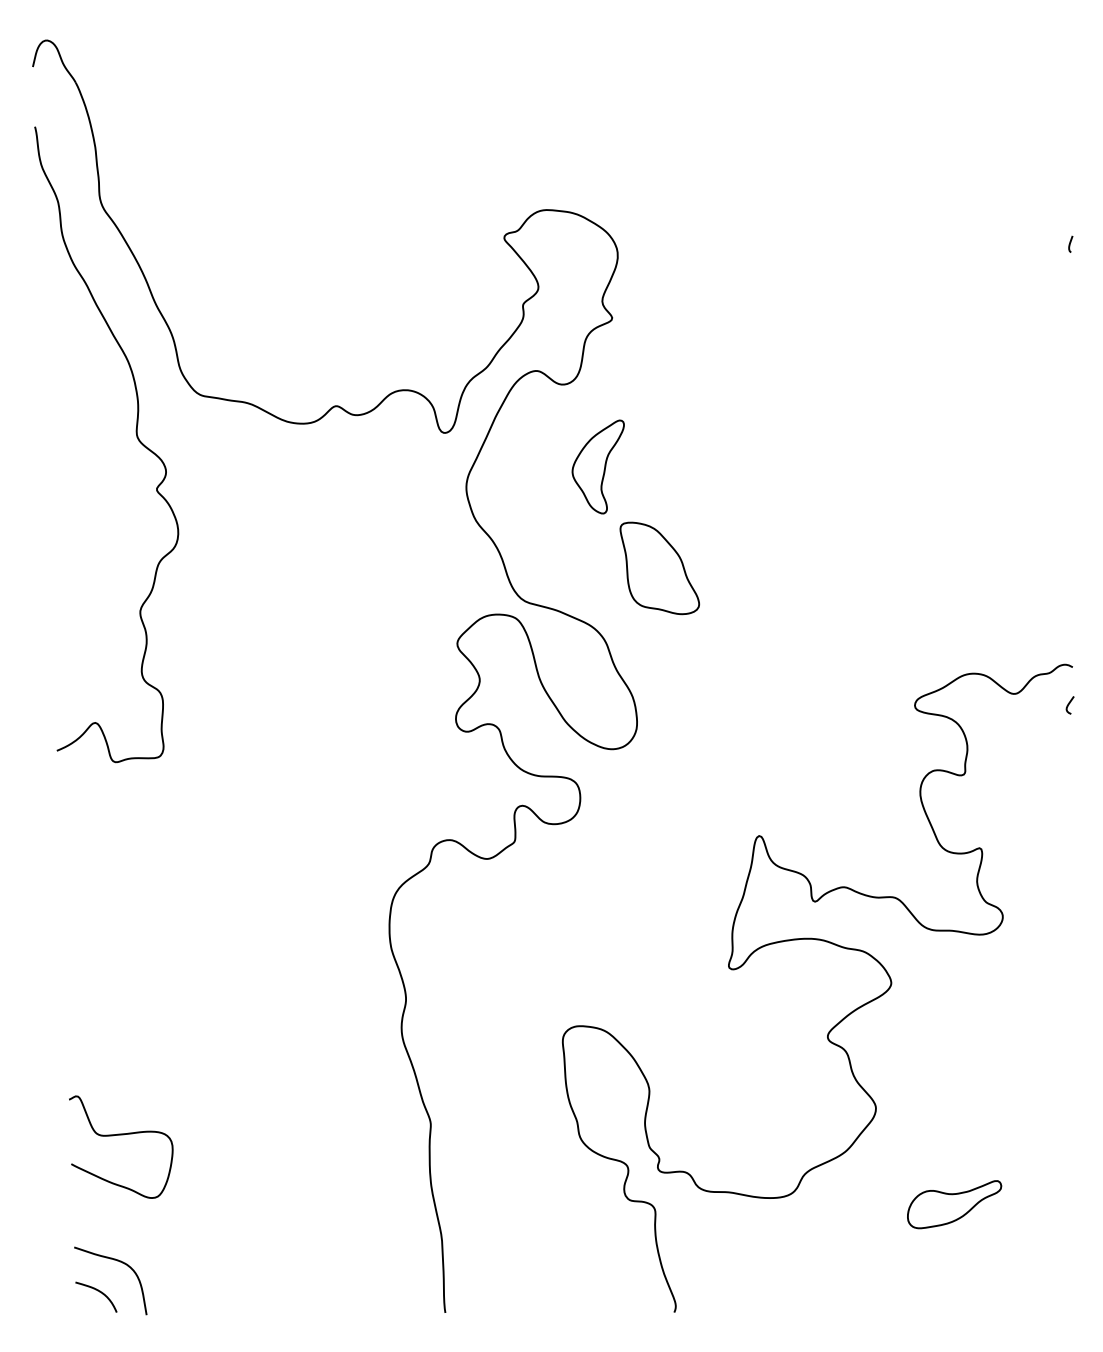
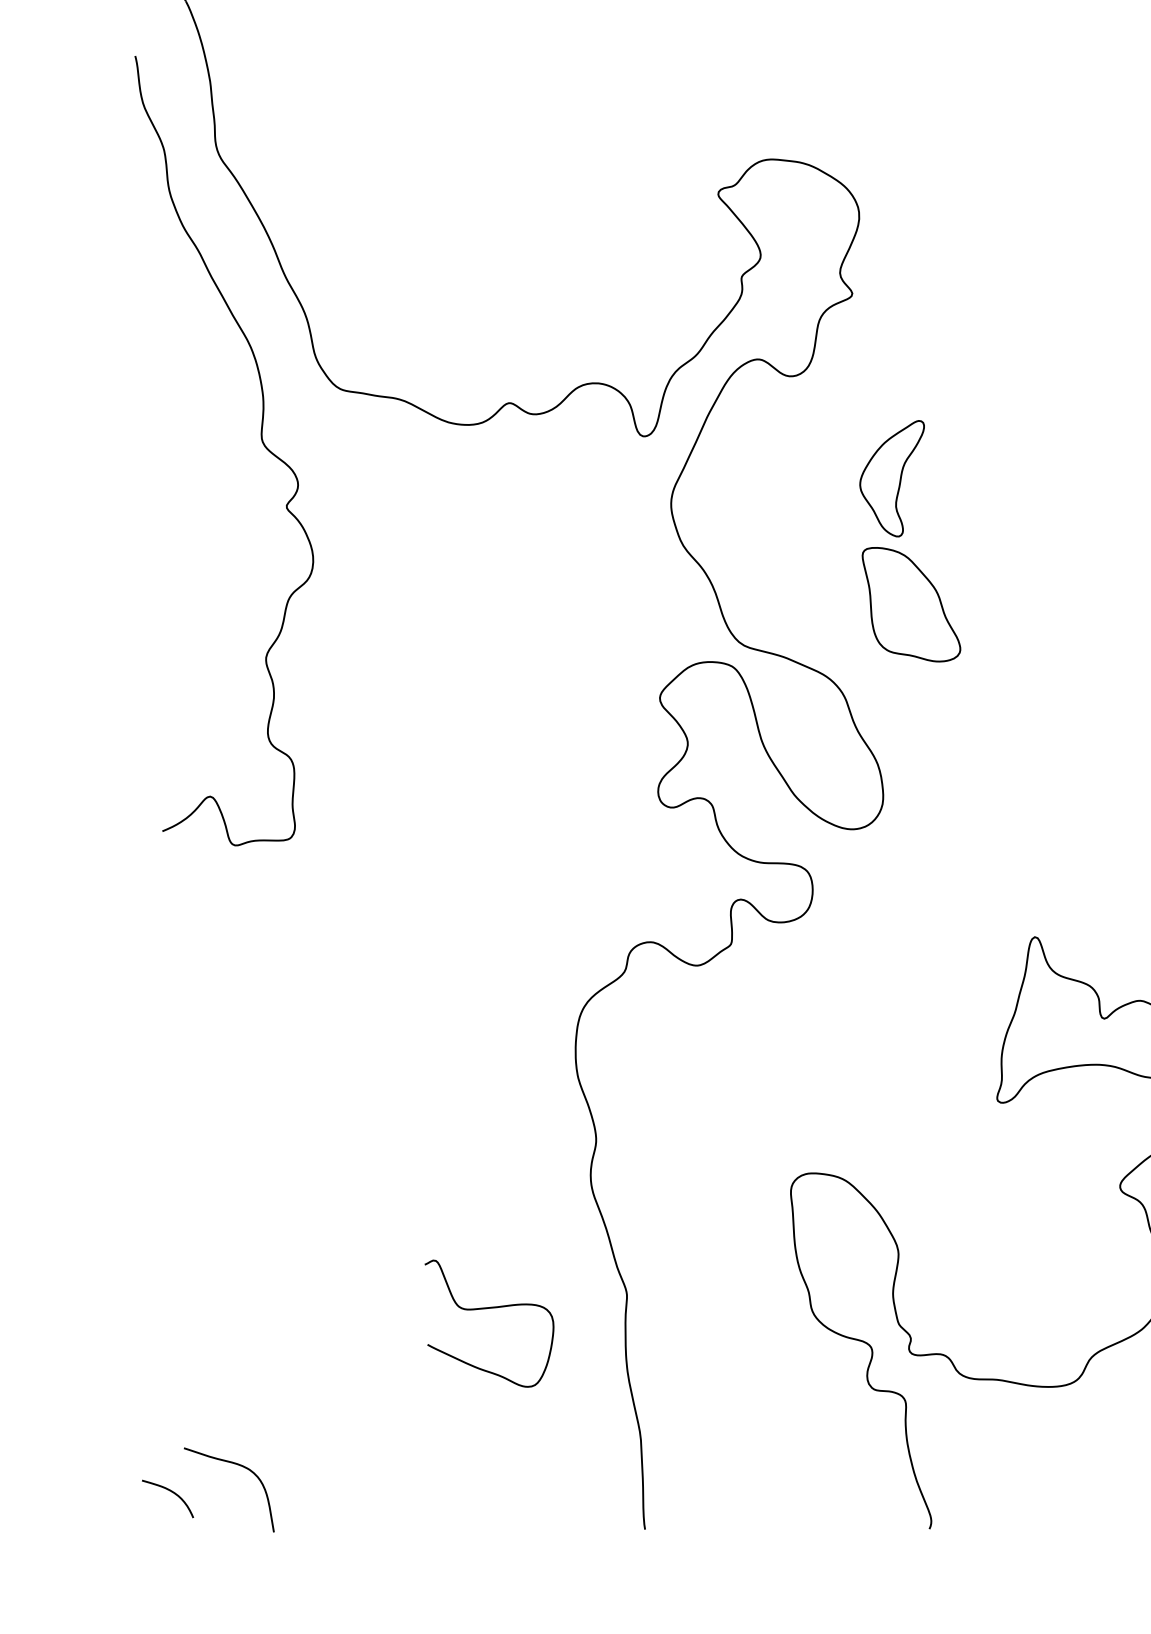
part: (597, 466) -> (891, 478), moved
curve: (121, 1135) -> (489, 1309), moved
curve: (99, 1292) -> (171, 1493), moved

